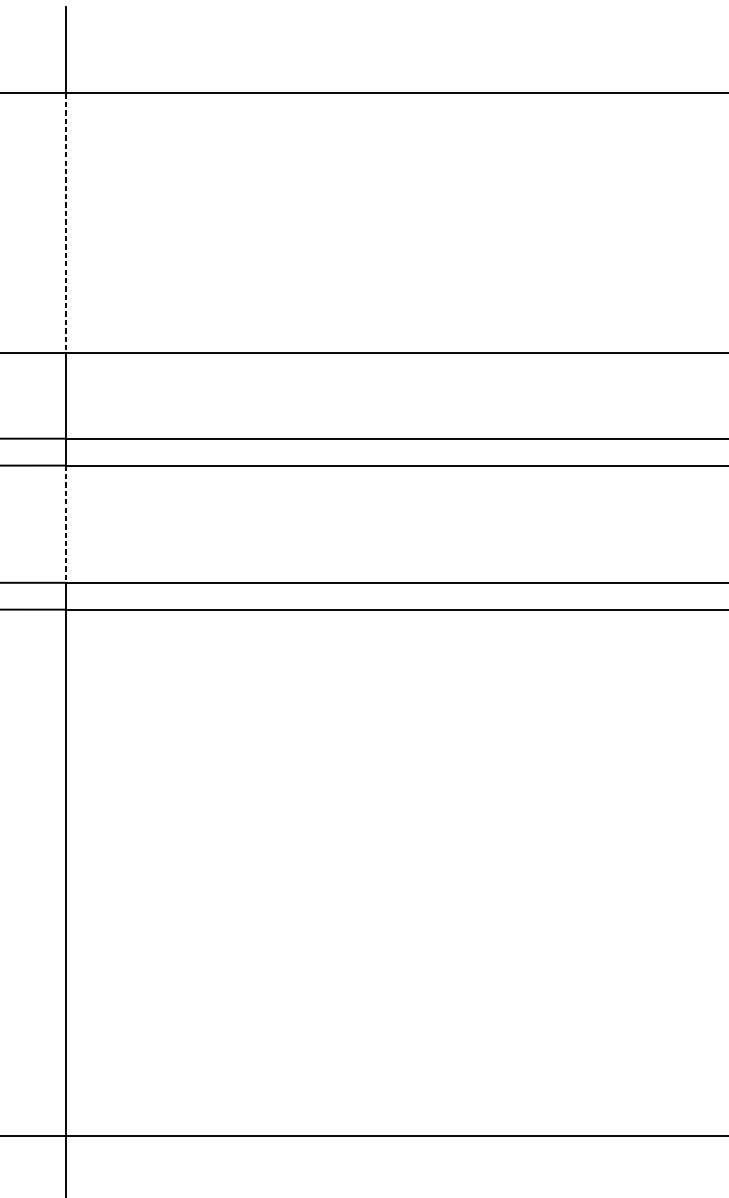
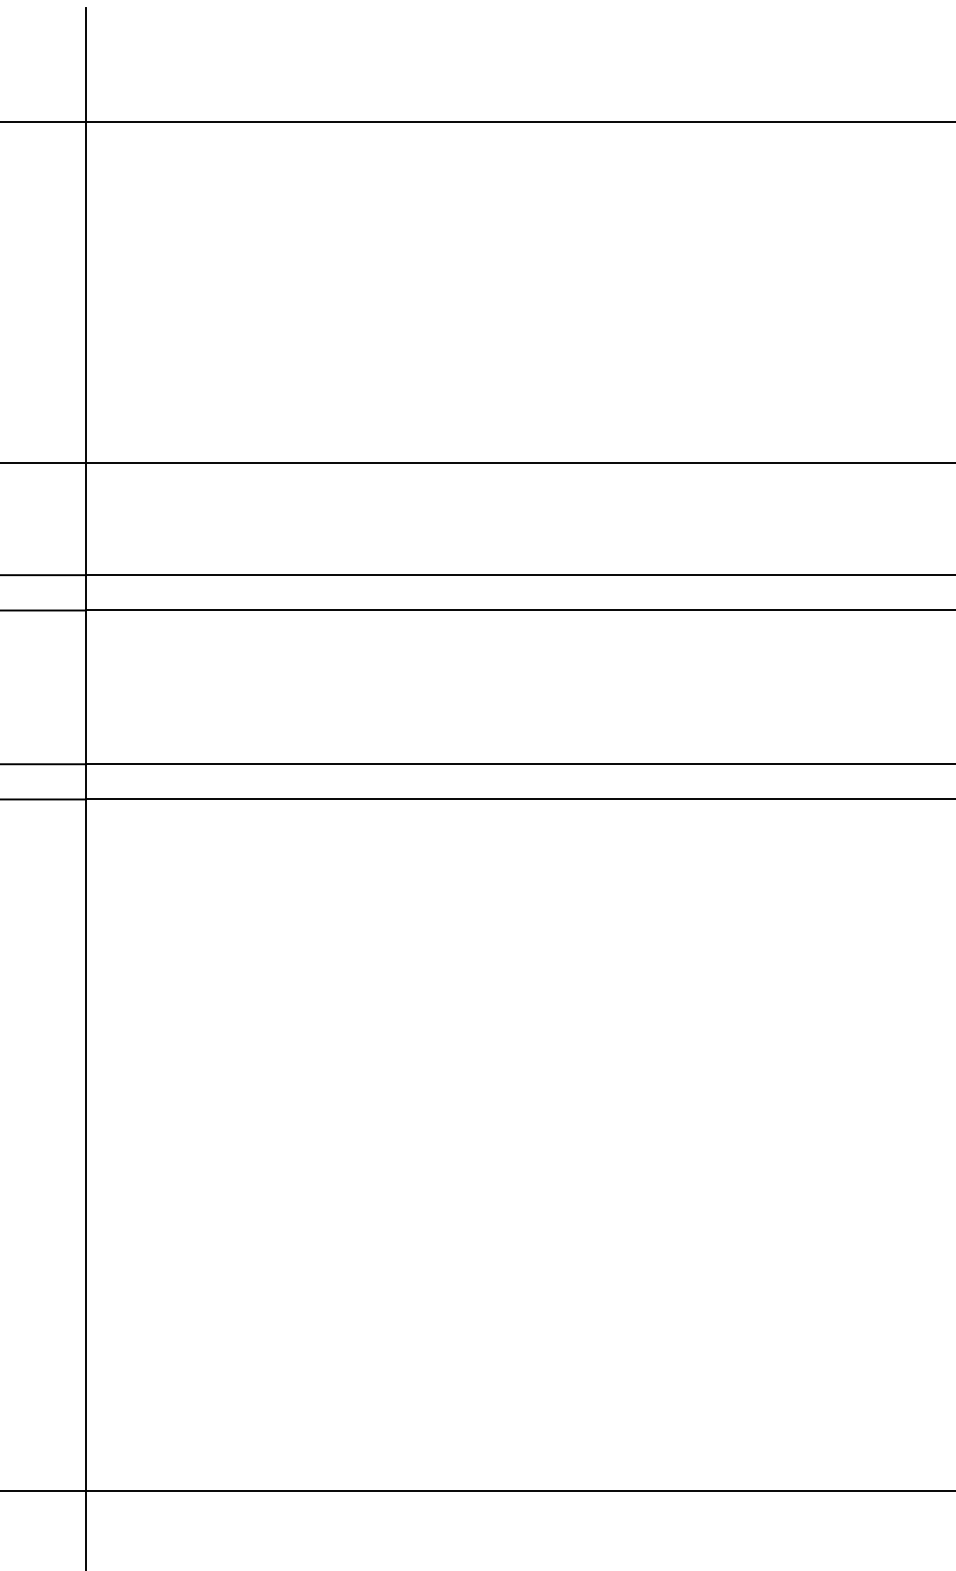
line: (65, 223) -> (85, 293), dashed -> solid
line: (65, 524) -> (85, 687), dashed -> solid

